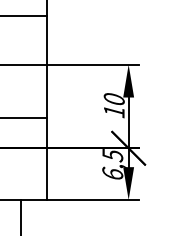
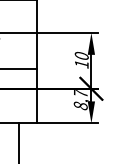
text: (112, 165) -> (80, 100), 6,5 -> 8,7

